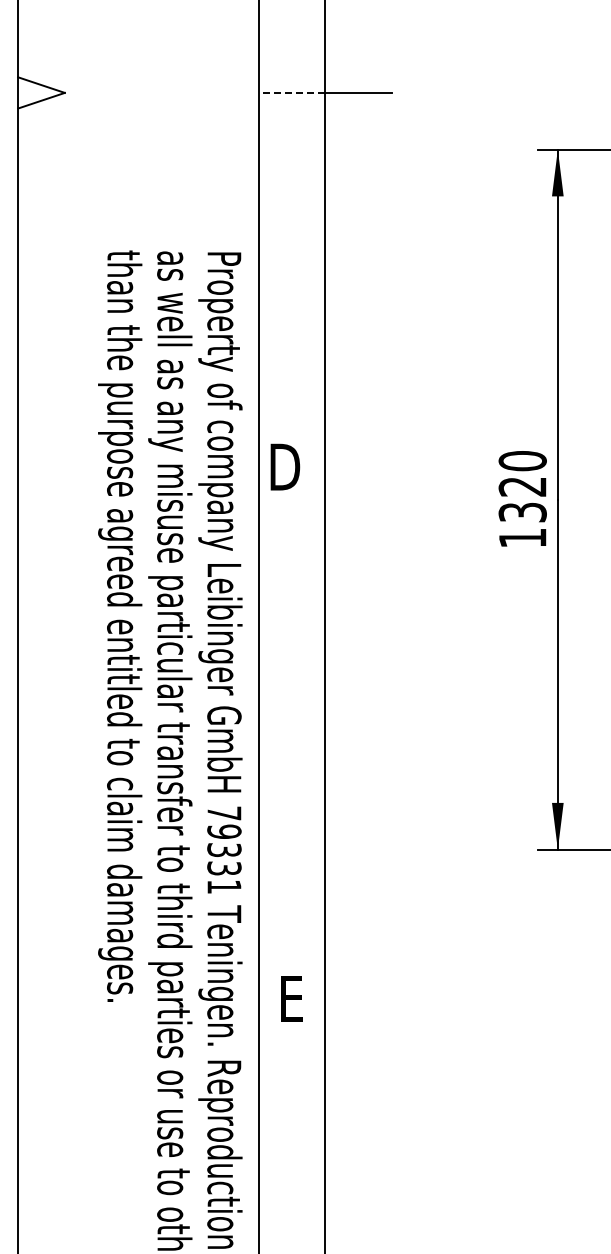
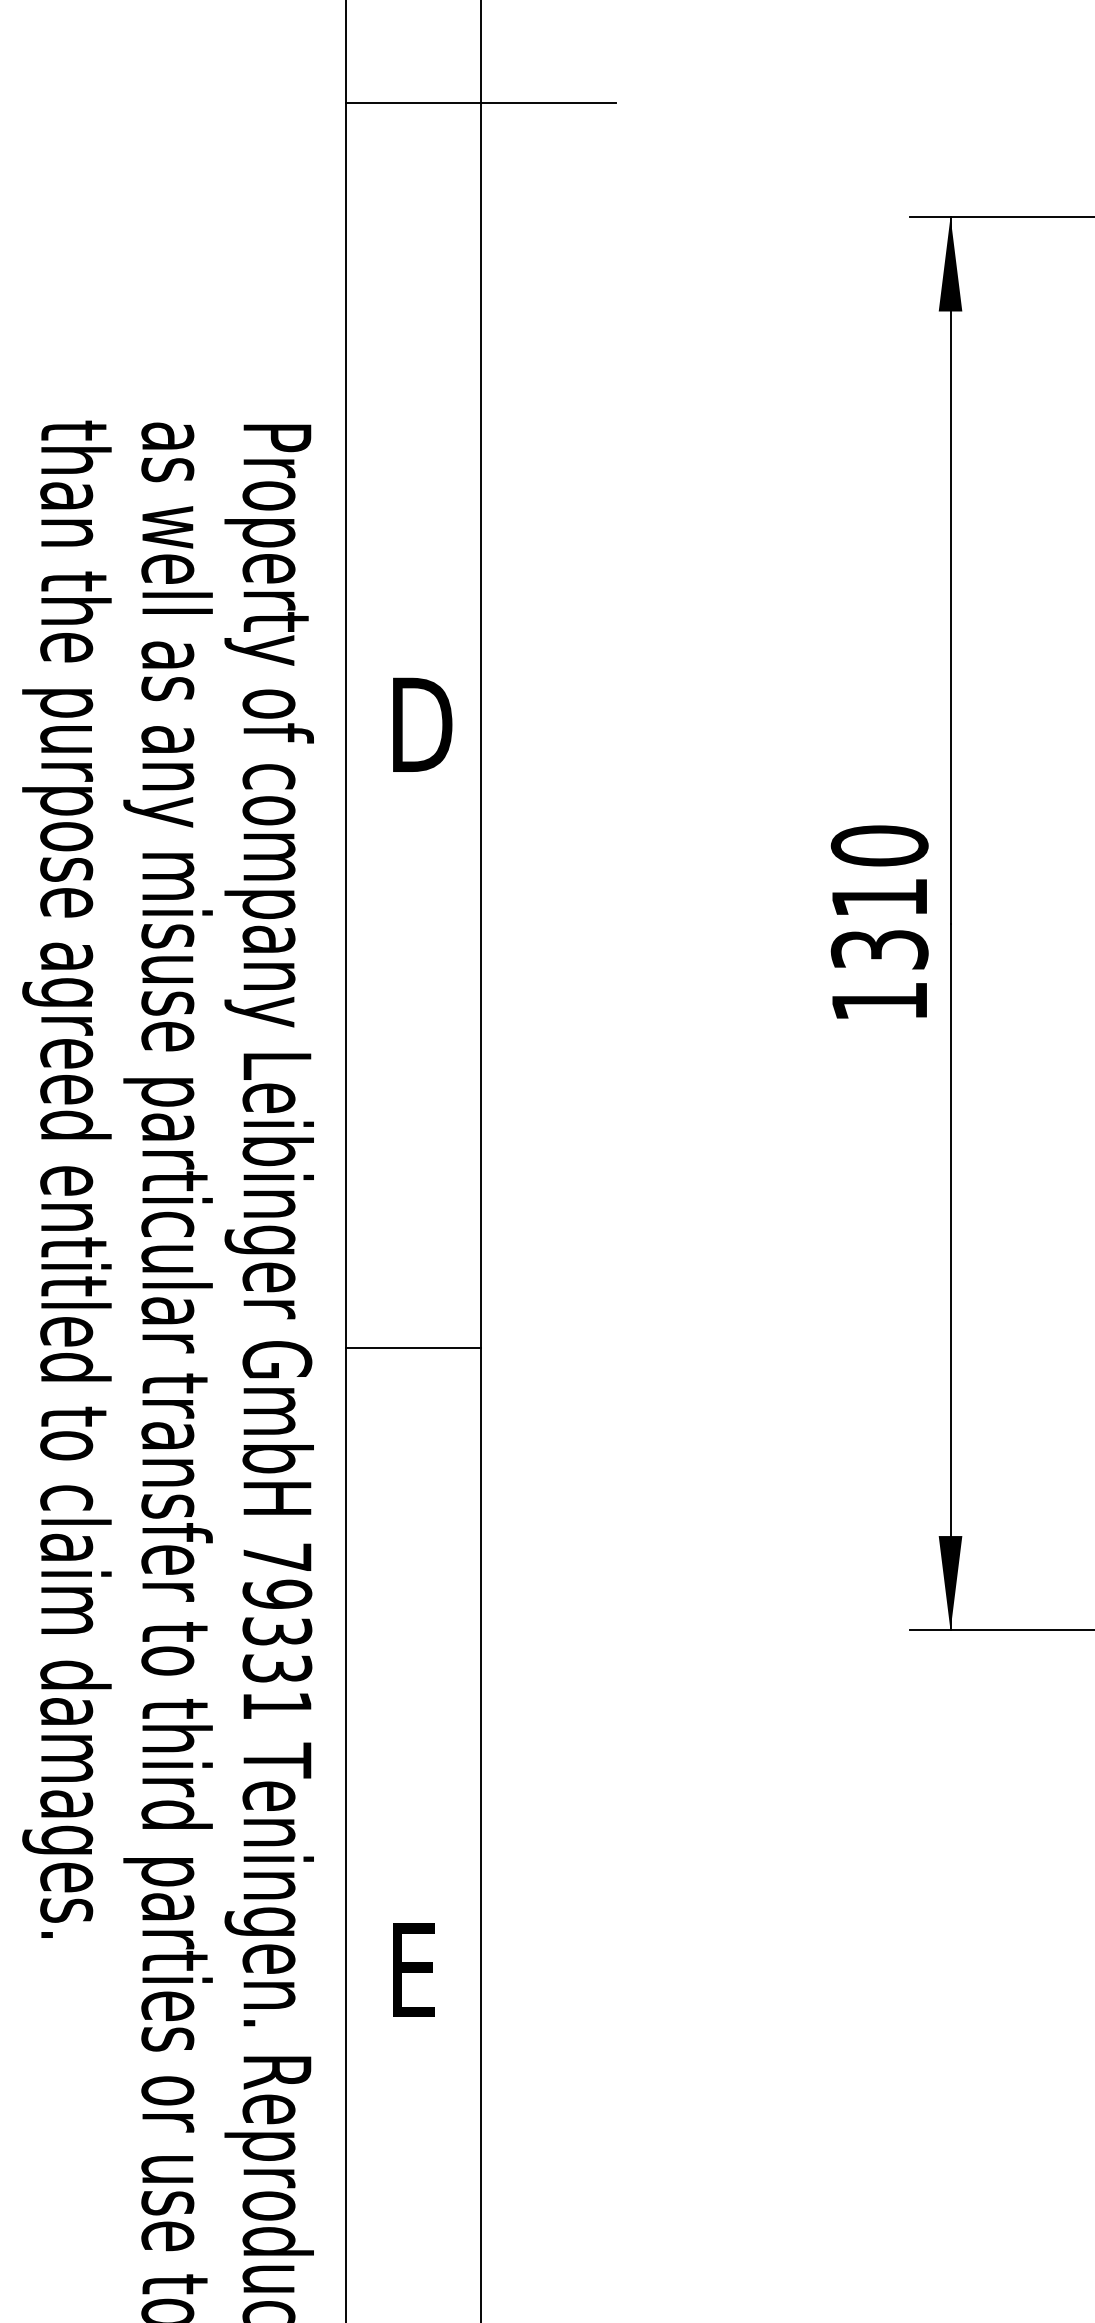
line: (291, 92) -> (412, 101), dashed -> solid
text: (285, 466) -> (422, 723), moved
text: (522, 486) -> (879, 897), 1320 -> 1310
line: (291, 709) -> (412, 1347), added
text: (291, 998) -> (412, 1969), moved

